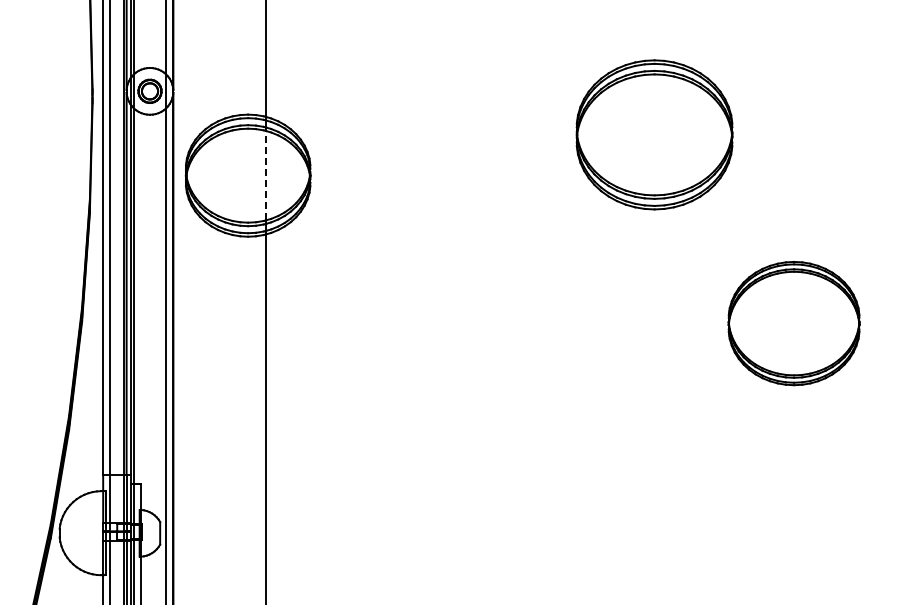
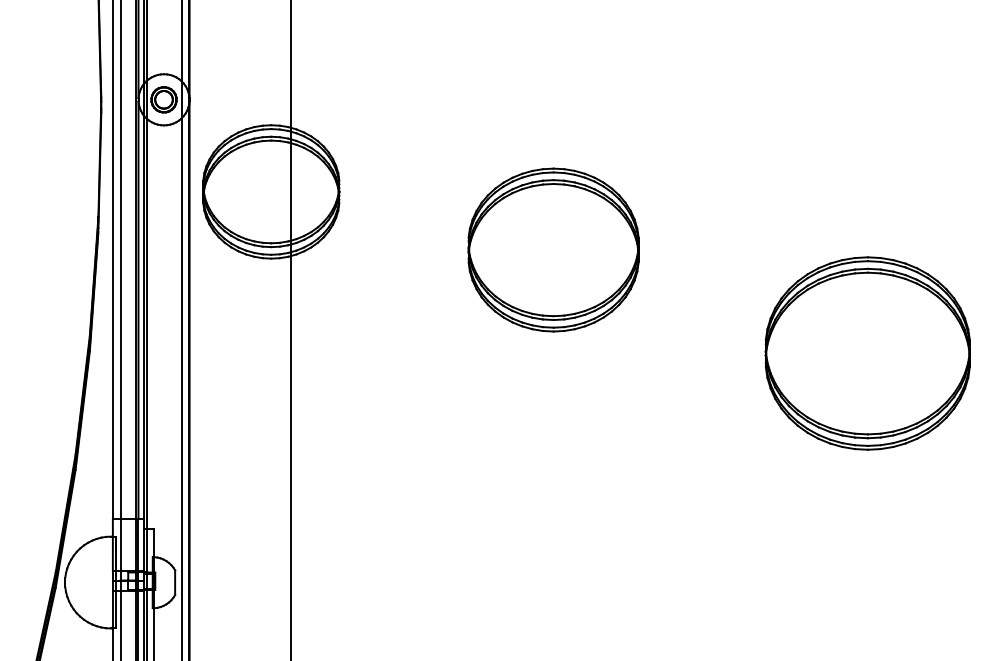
part: (654, 134) -> (553, 249), moved
line: (266, 175) -> (291, 191), dashed -> solid
part: (793, 323) -> (867, 353), size x1.43

